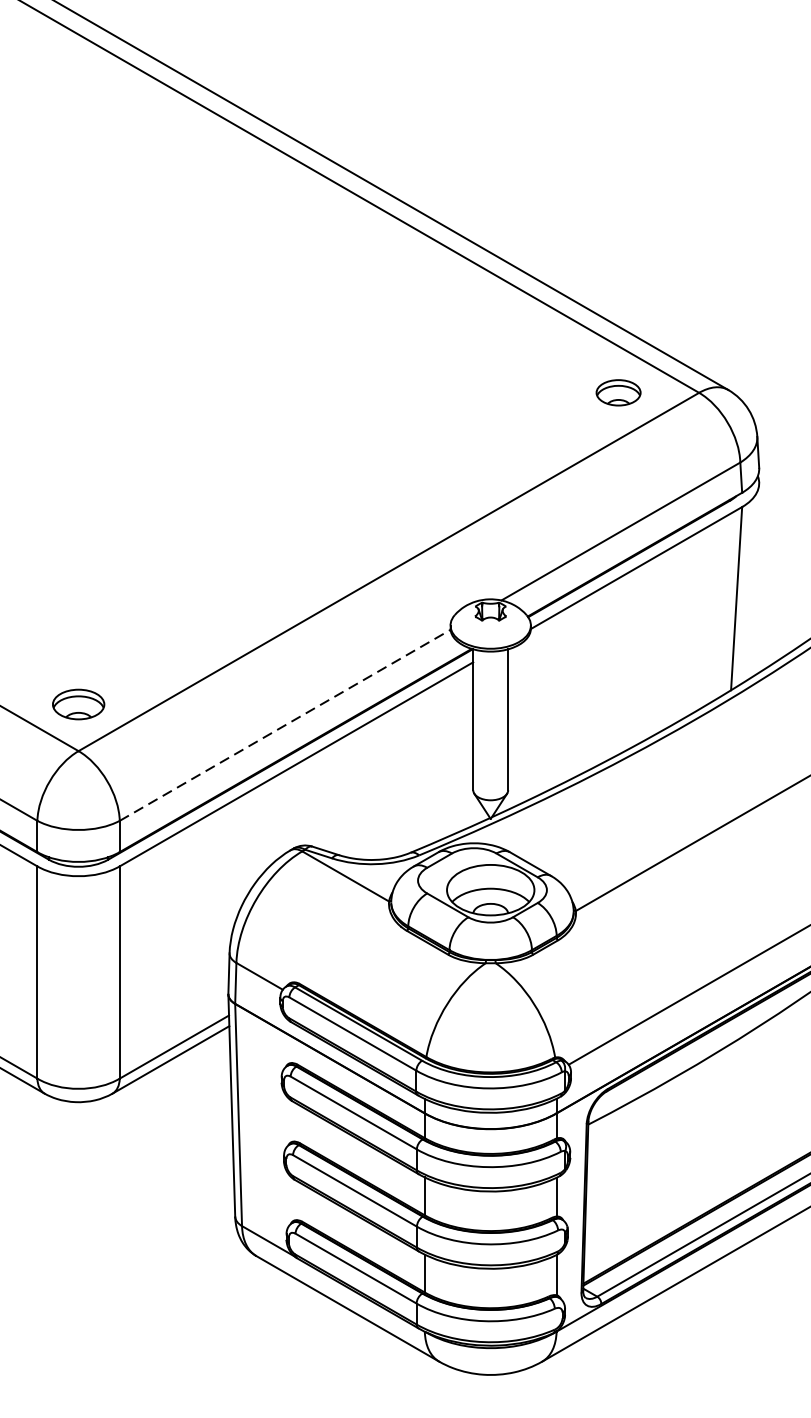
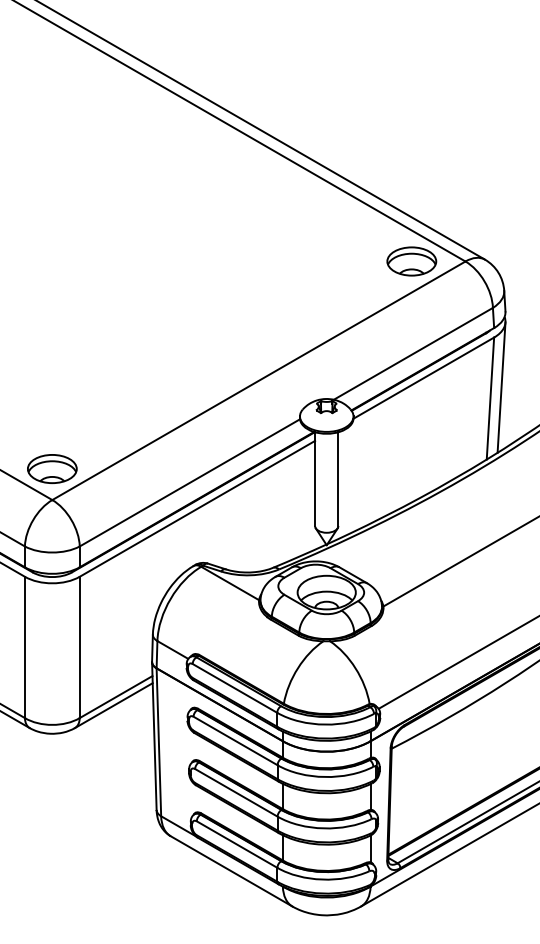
part: (618, 392) -> (411, 261), size x1.67
line: (753, 582) -> (501, 387), added
part: (78, 703) -> (52, 468), size x1.43
line: (286, 724) -> (190, 482), dashed -> solid

